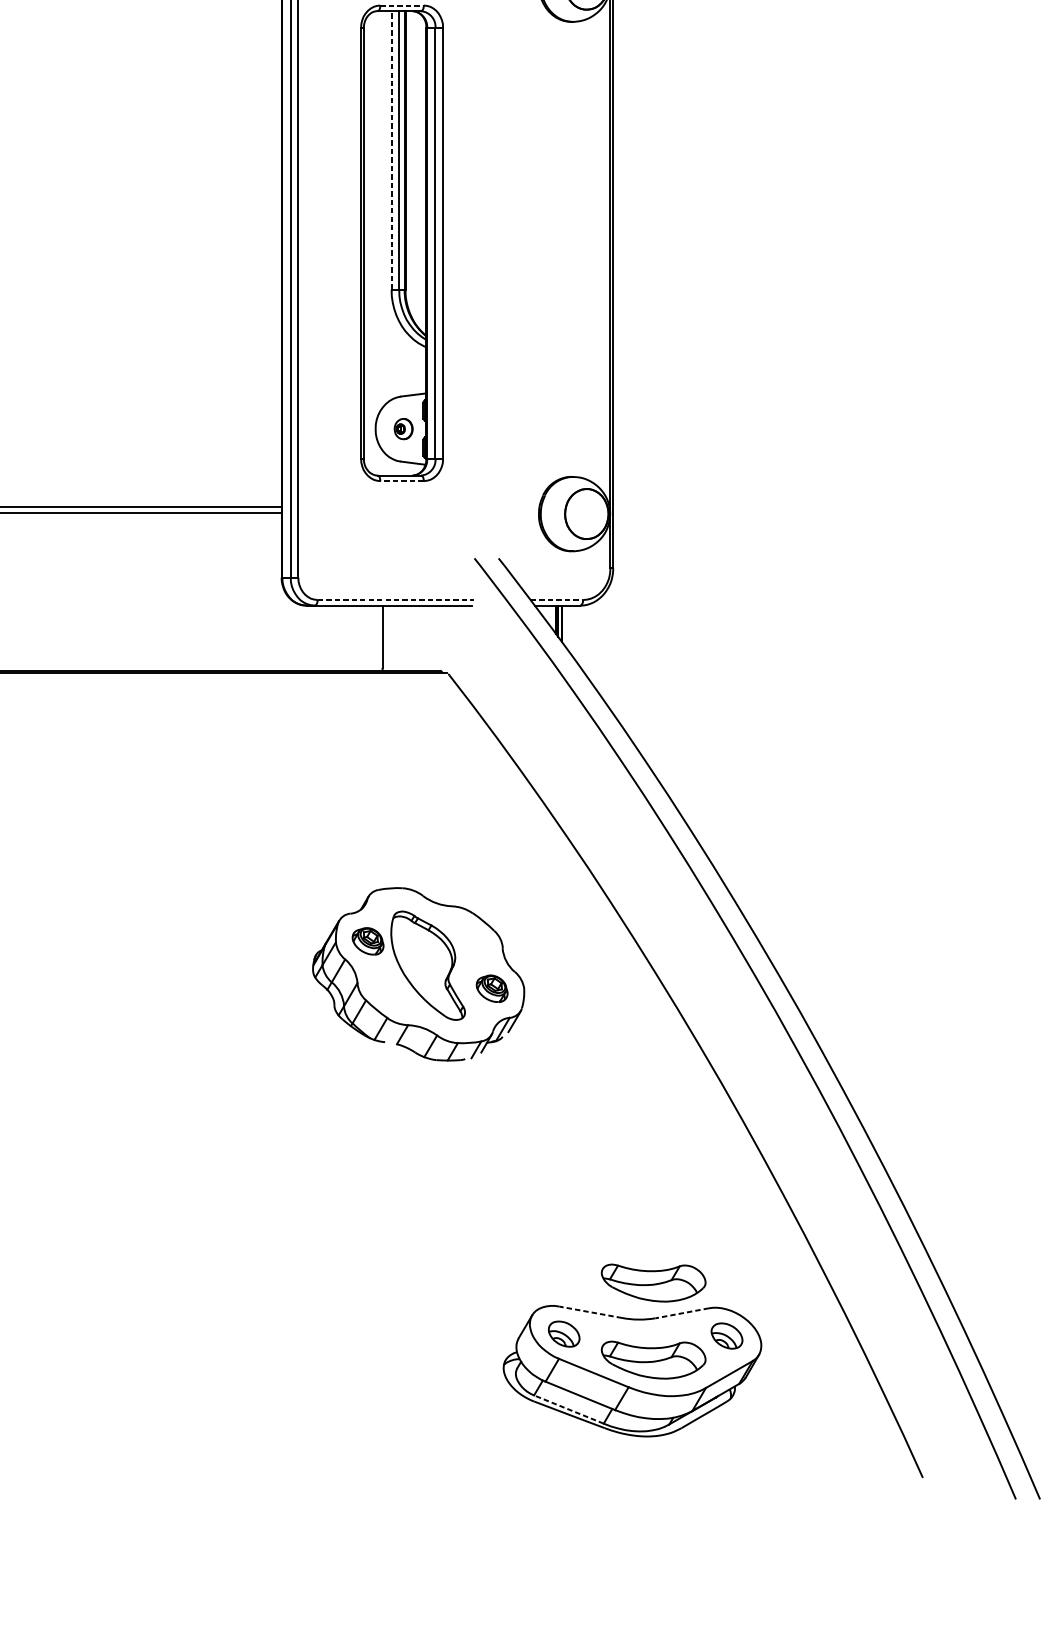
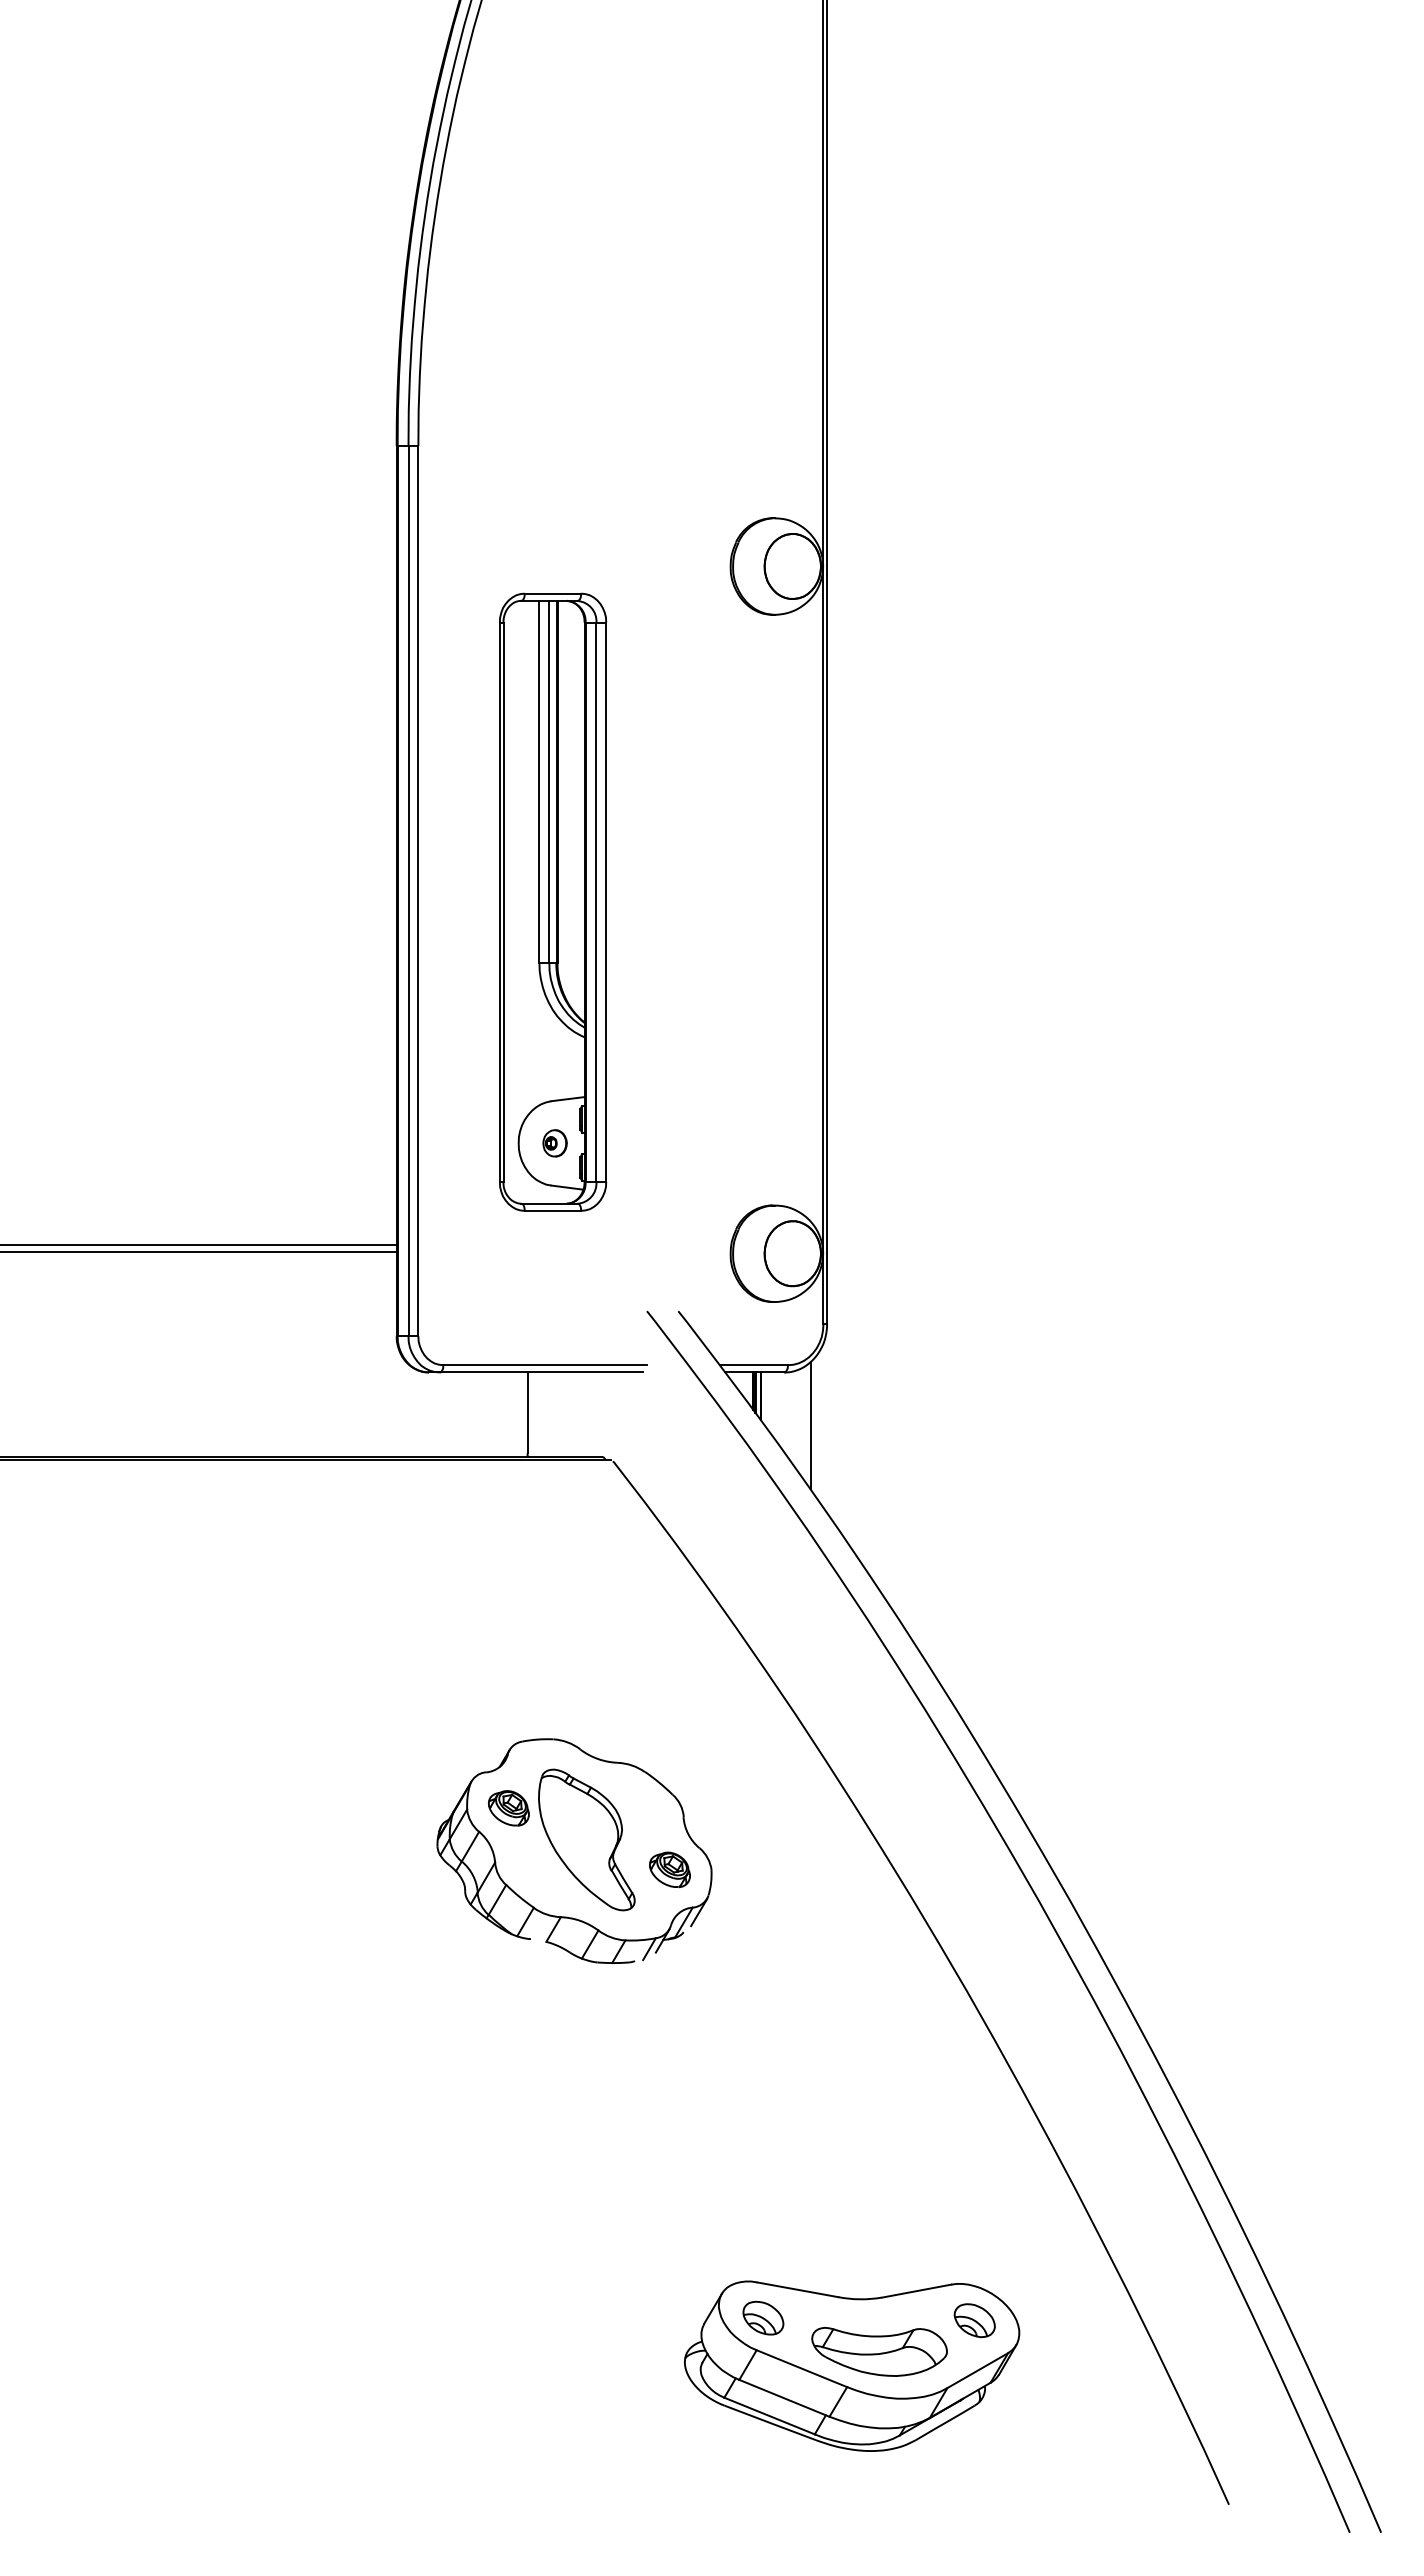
line: (402, 5) -> (553, 593), dashed -> solid
line: (391, 150) -> (539, 781), dashed -> solid
line: (401, 480) -> (552, 1210), dashed -> solid
line: (396, 600) -> (545, 1365), dashed -> solid
line: (557, 600) -> (754, 1365), dashed -> solid
line: (600, 646) -> (810, 1425), added
part: (653, 1282) -> (879, 2251), removed
line: (590, 1312) -> (797, 2289), dashed -> solid
line: (682, 1313) -> (916, 2291), dashed -> solid
line: (568, 1409) -> (769, 2416), dashed -> solid

